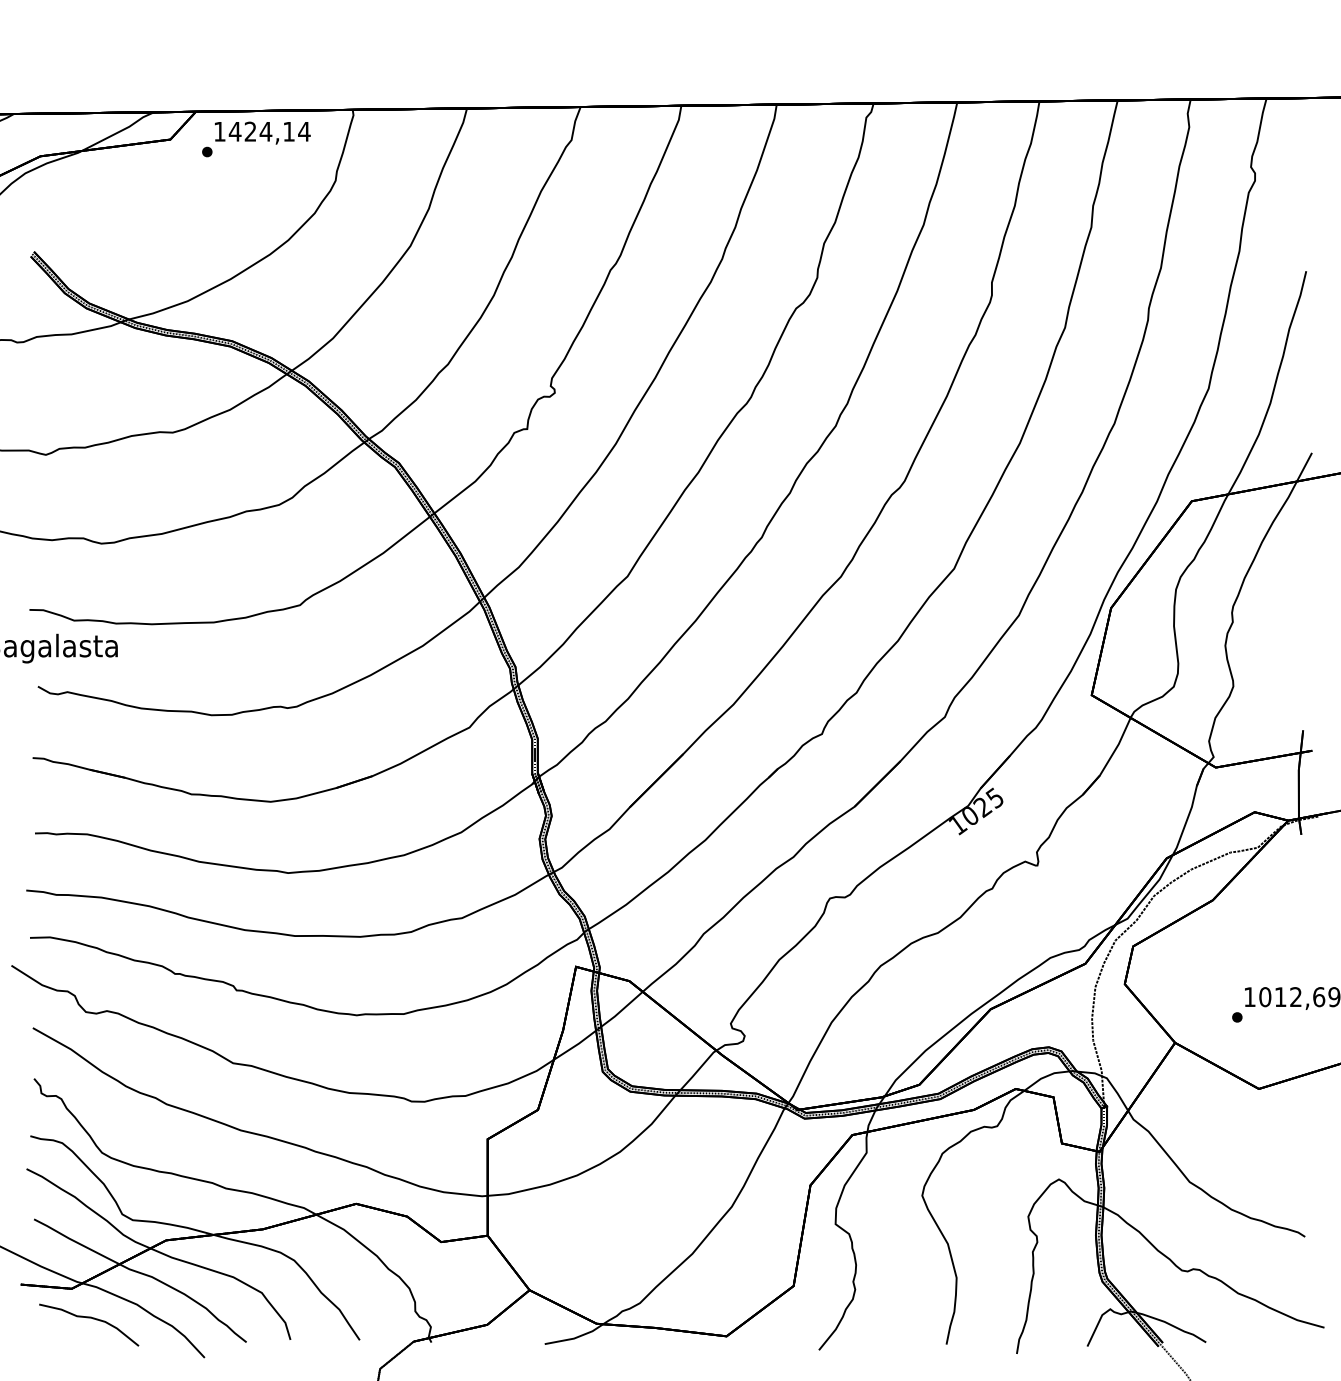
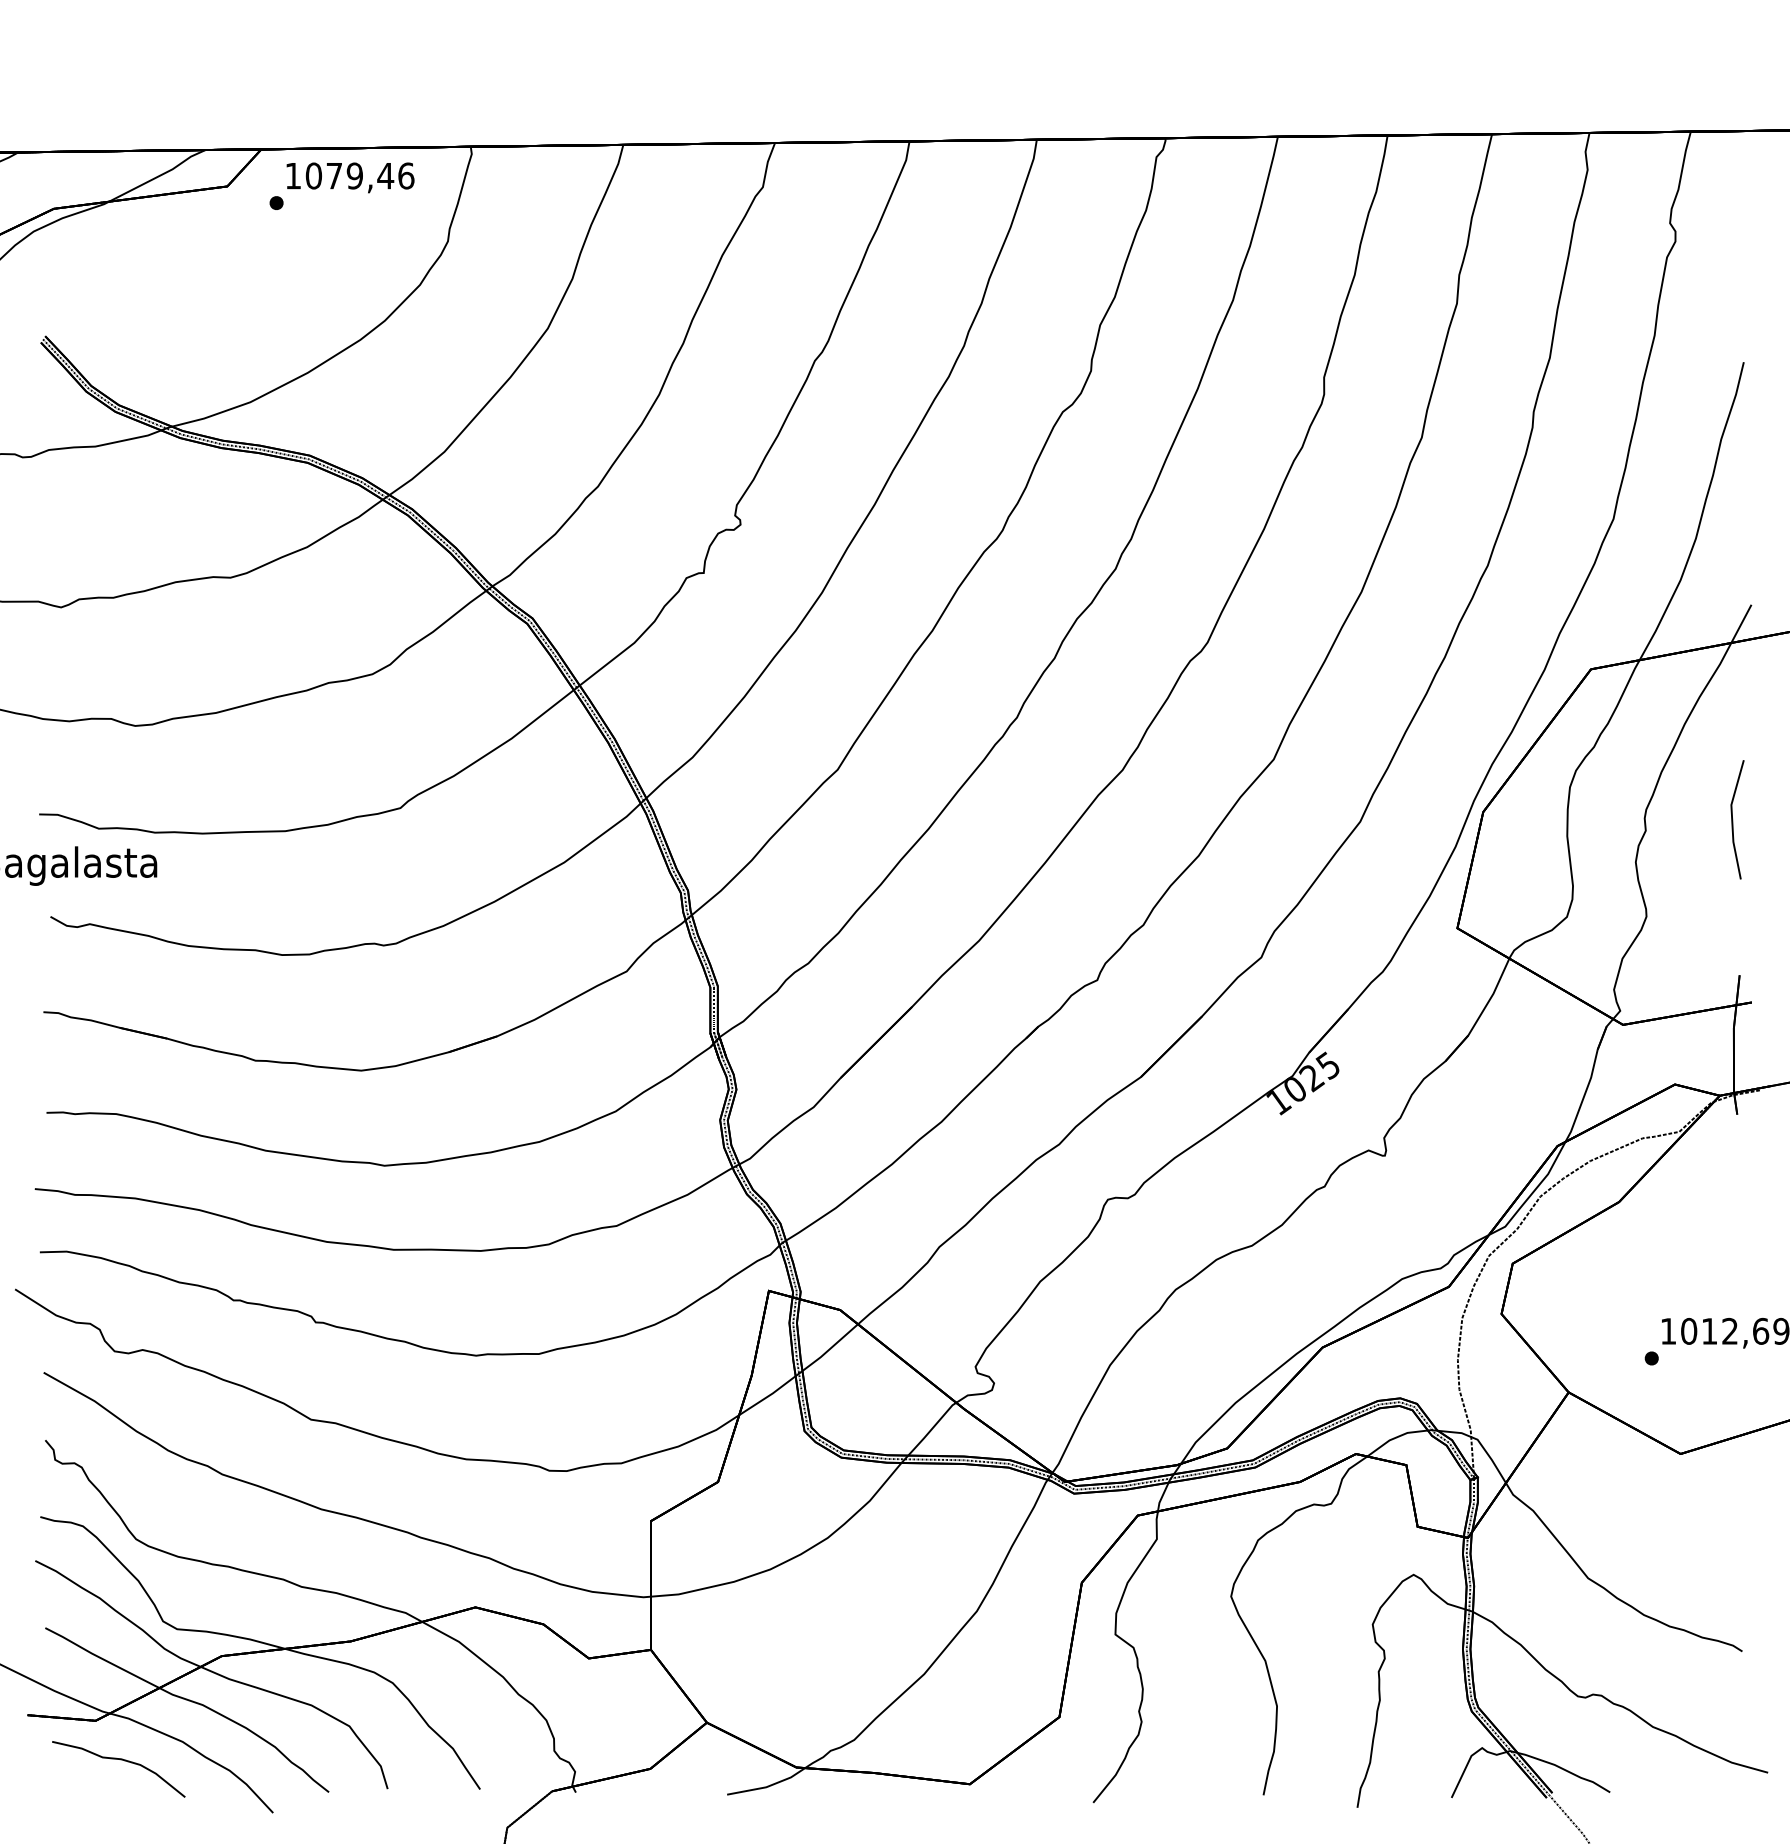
text: (269, 131) -> (359, 175), 1424,14 -> 1079,46
line: (1298, 613) -> (1733, 819), added

